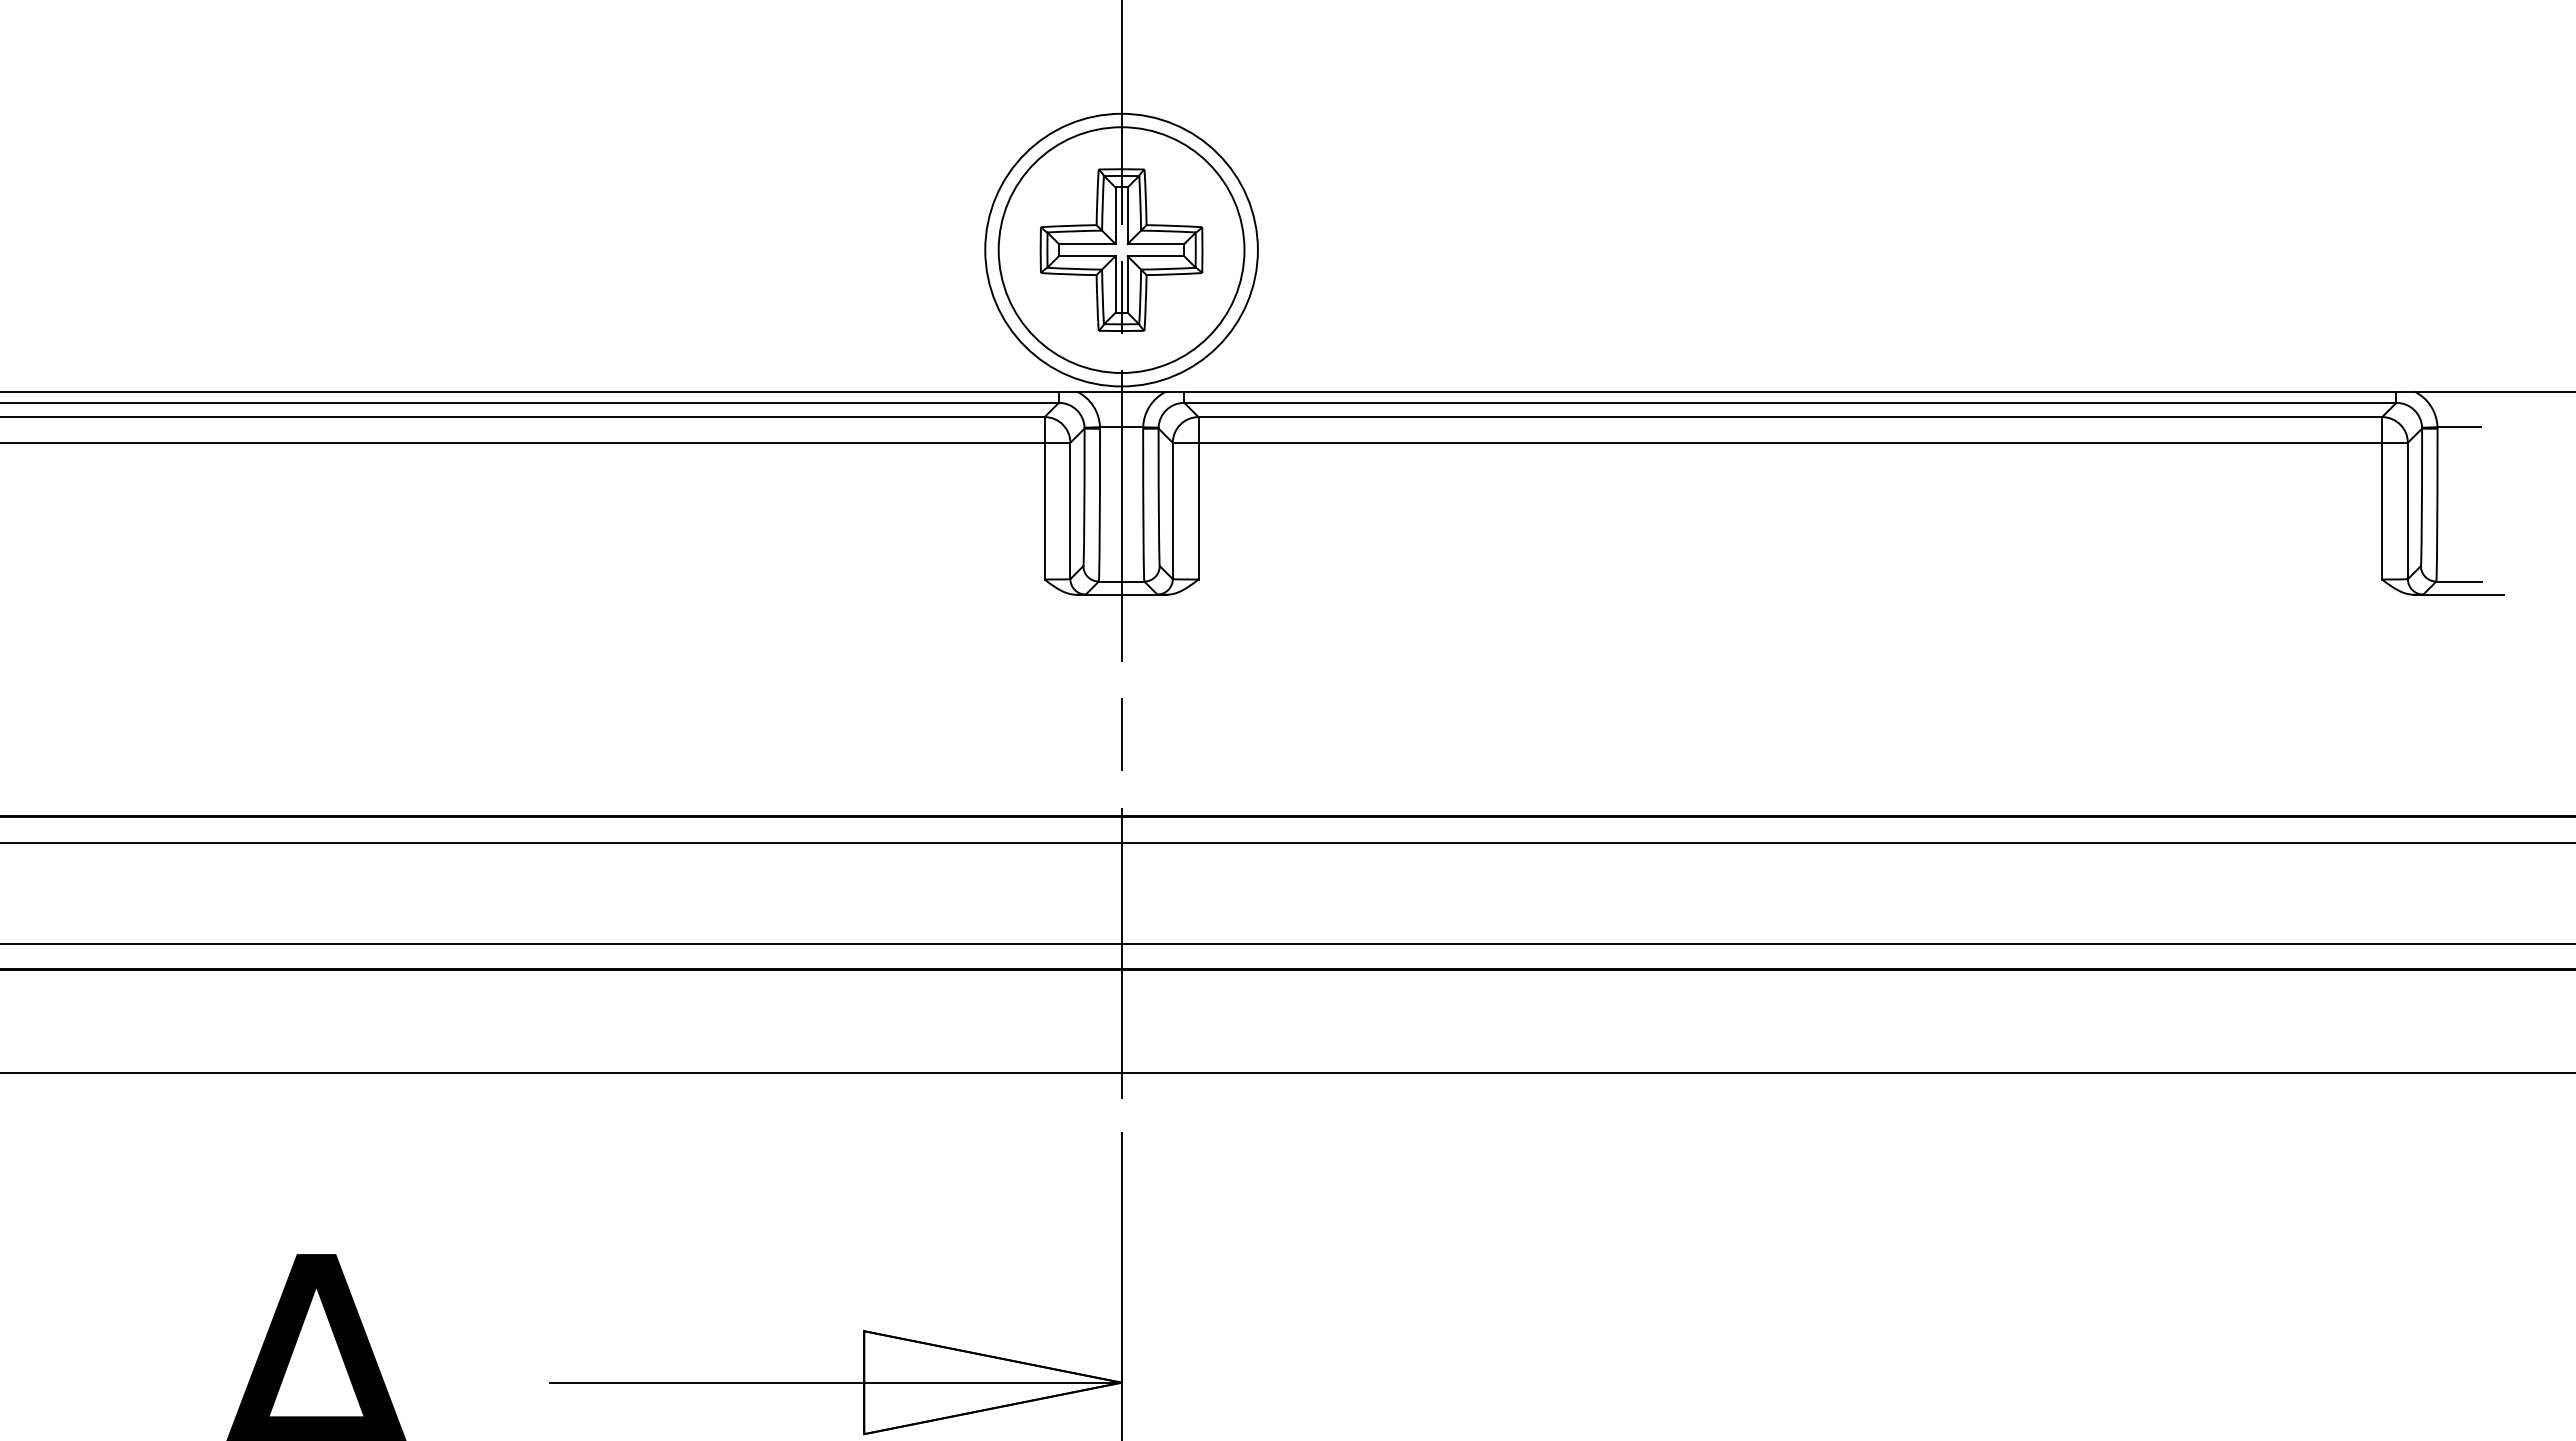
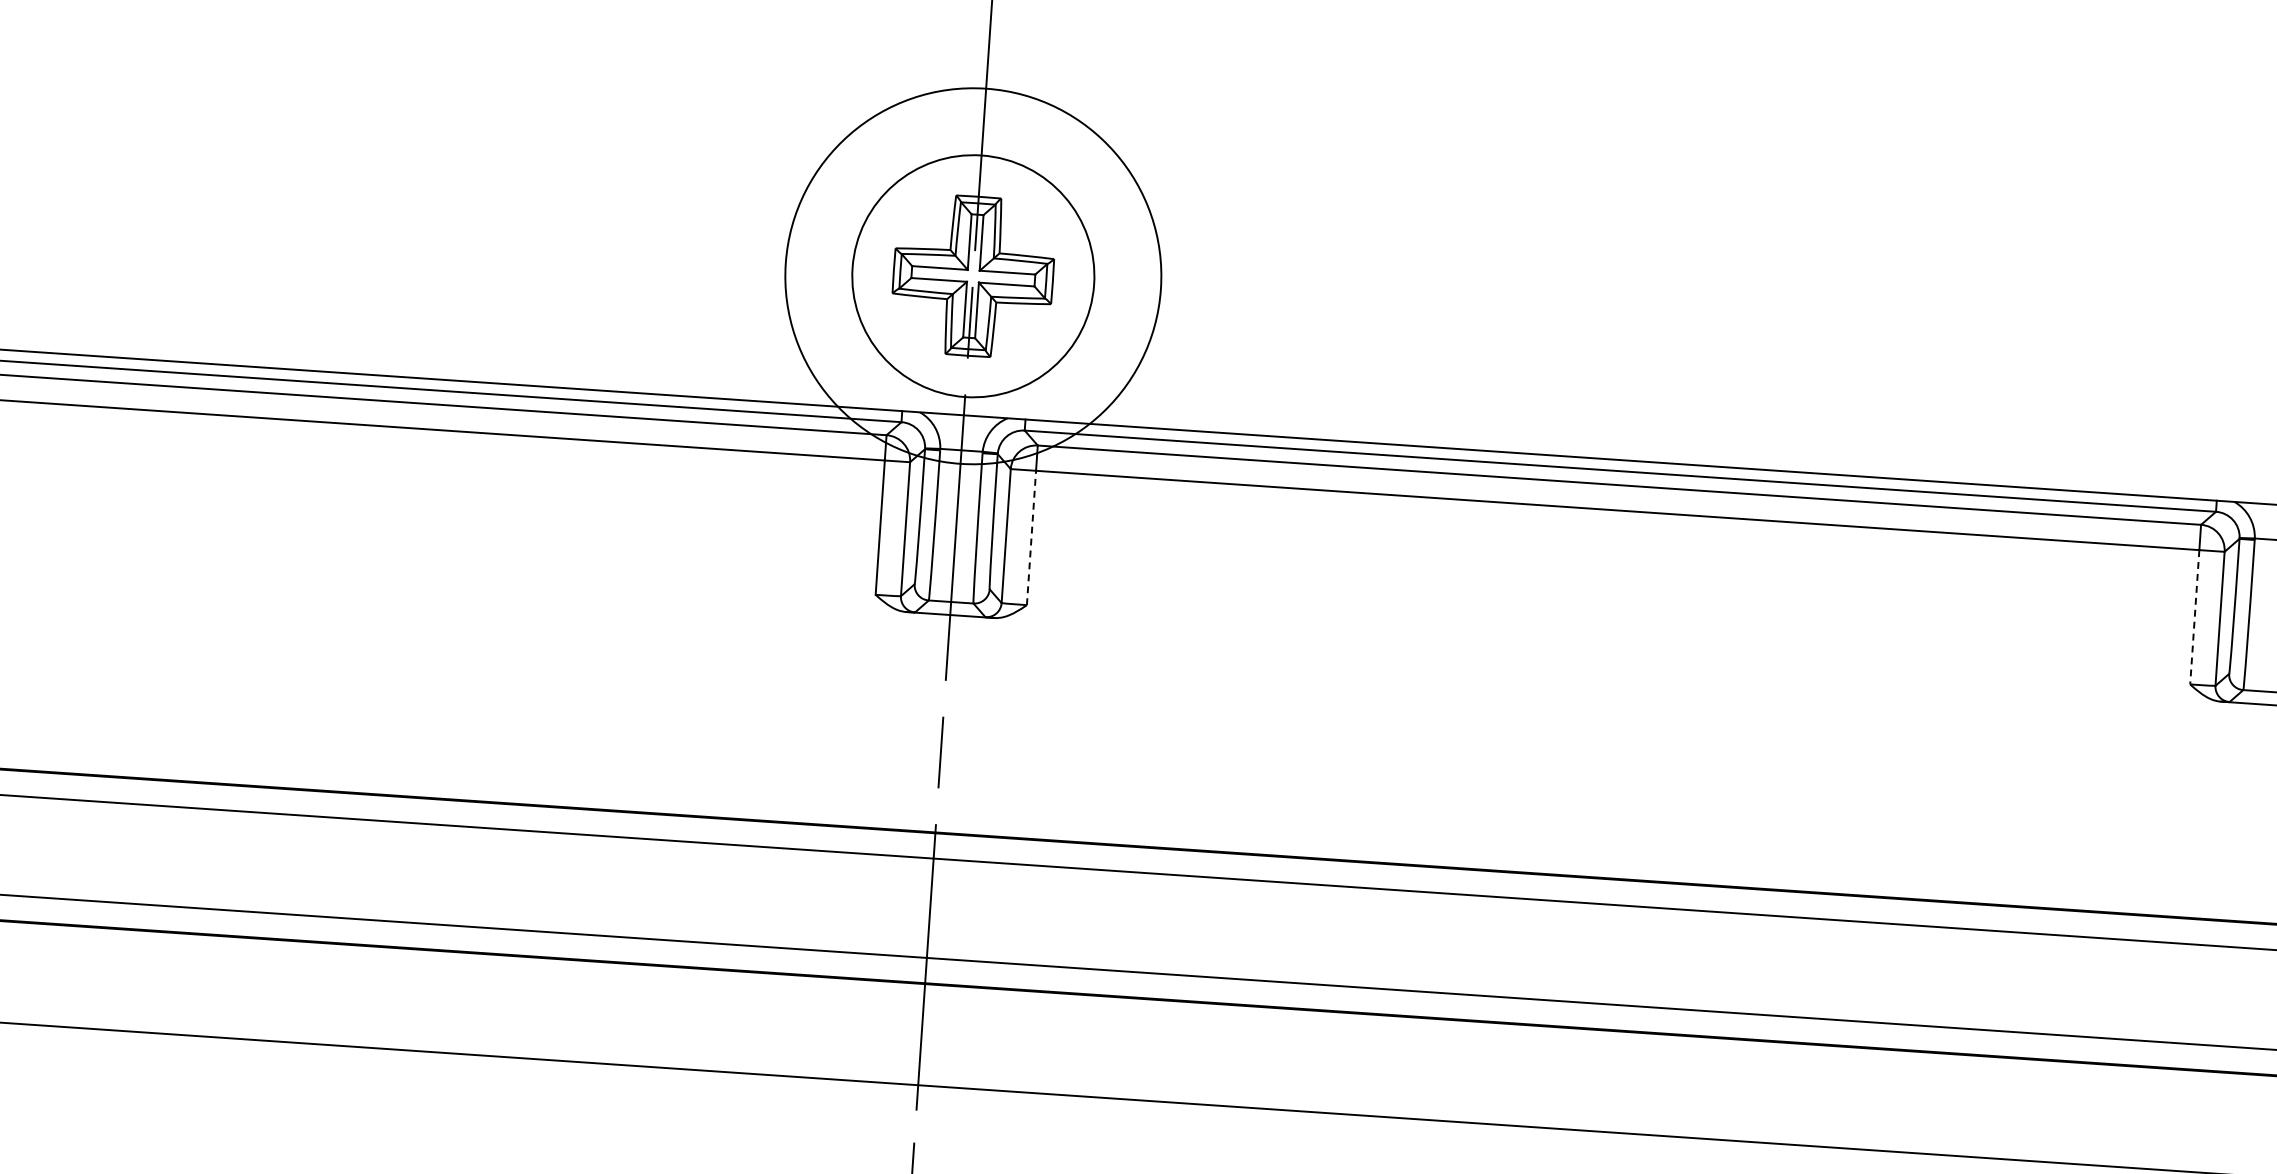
circle: (1121, 249) -> (973, 275), size x1.4
line: (1198, 510) -> (1031, 537), solid -> dashed
line: (2382, 511) -> (2195, 617), solid -> dashed

